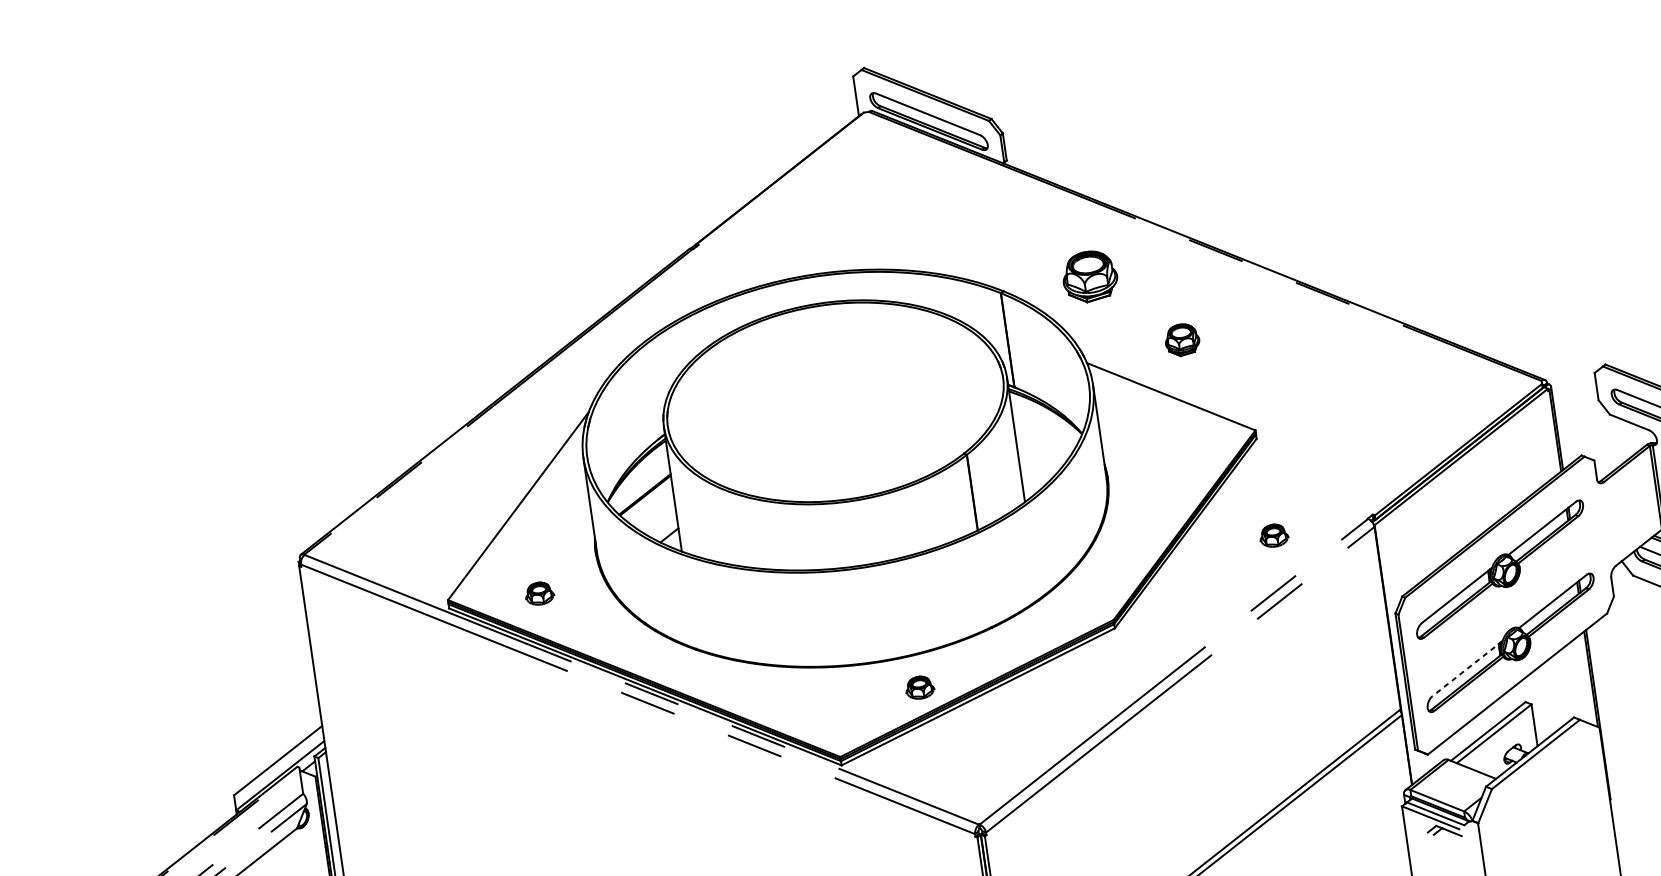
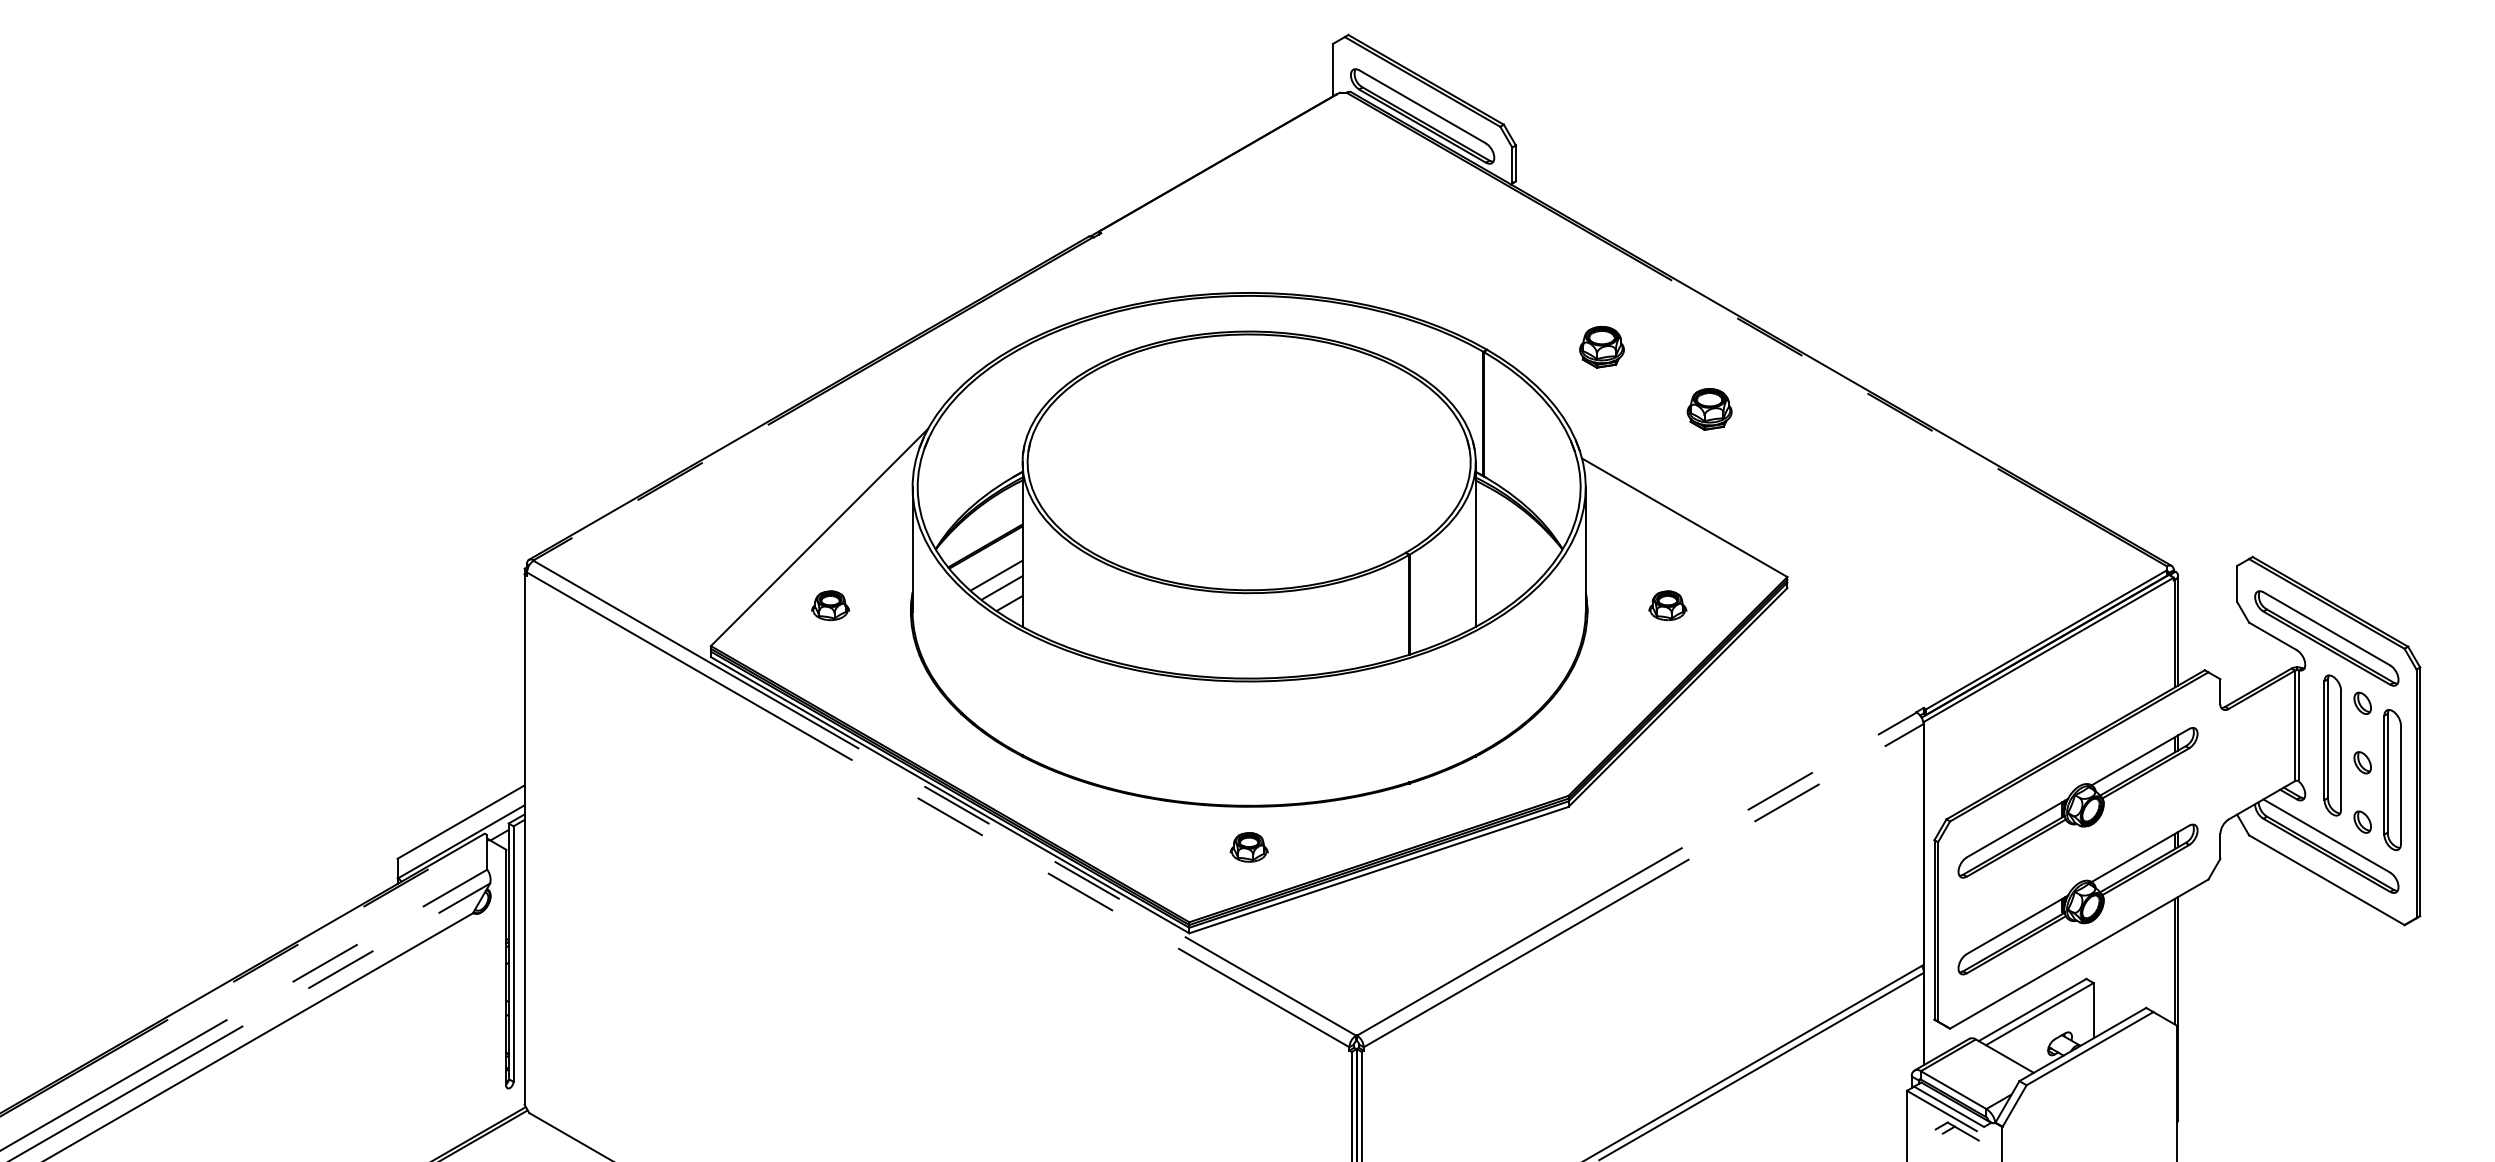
part: (1089, 276) -> (1601, 347), size x0.62
part: (1182, 340) -> (1709, 409), moved
line: (656, 515) -> (996, 575), added
line: (661, 524) -> (1001, 587), added
part: (1273, 535) -> (1667, 605), moved
part: (539, 593) -> (830, 605), moved
line: (1467, 668) -> (2017, 924), dashed -> solid
part: (919, 687) -> (1248, 847), moved

